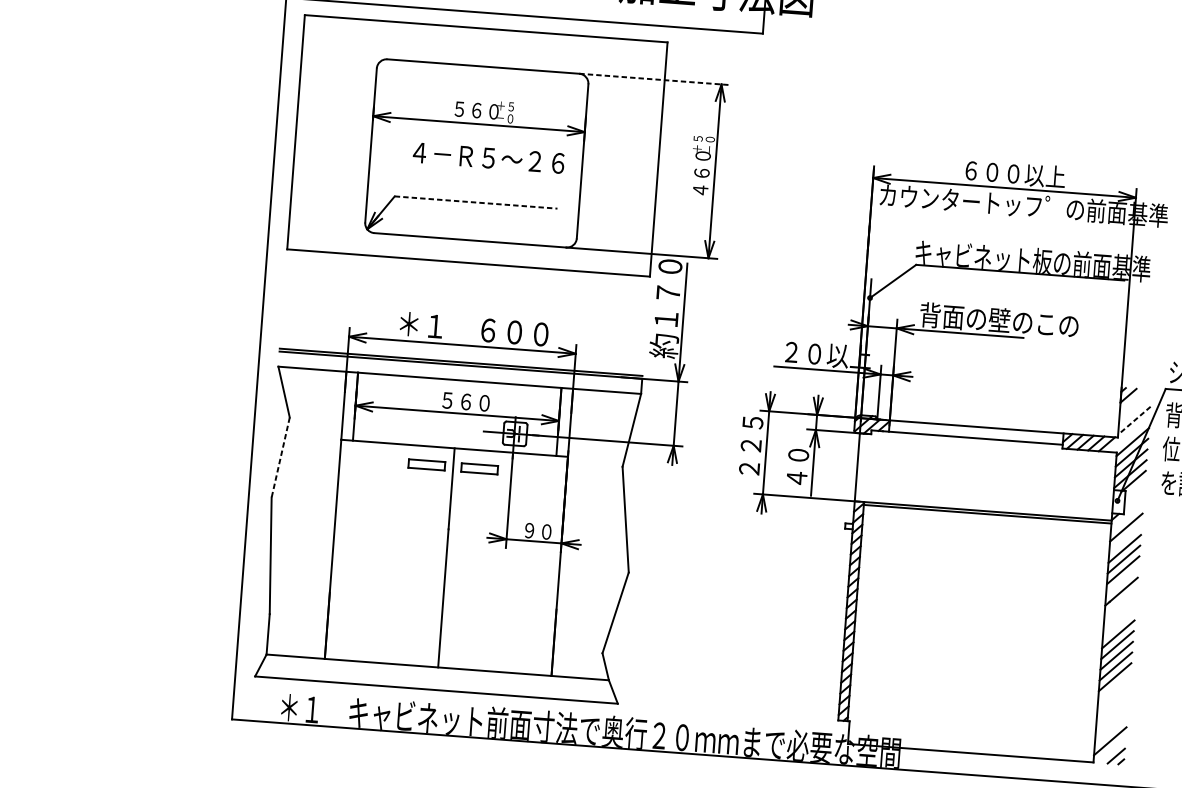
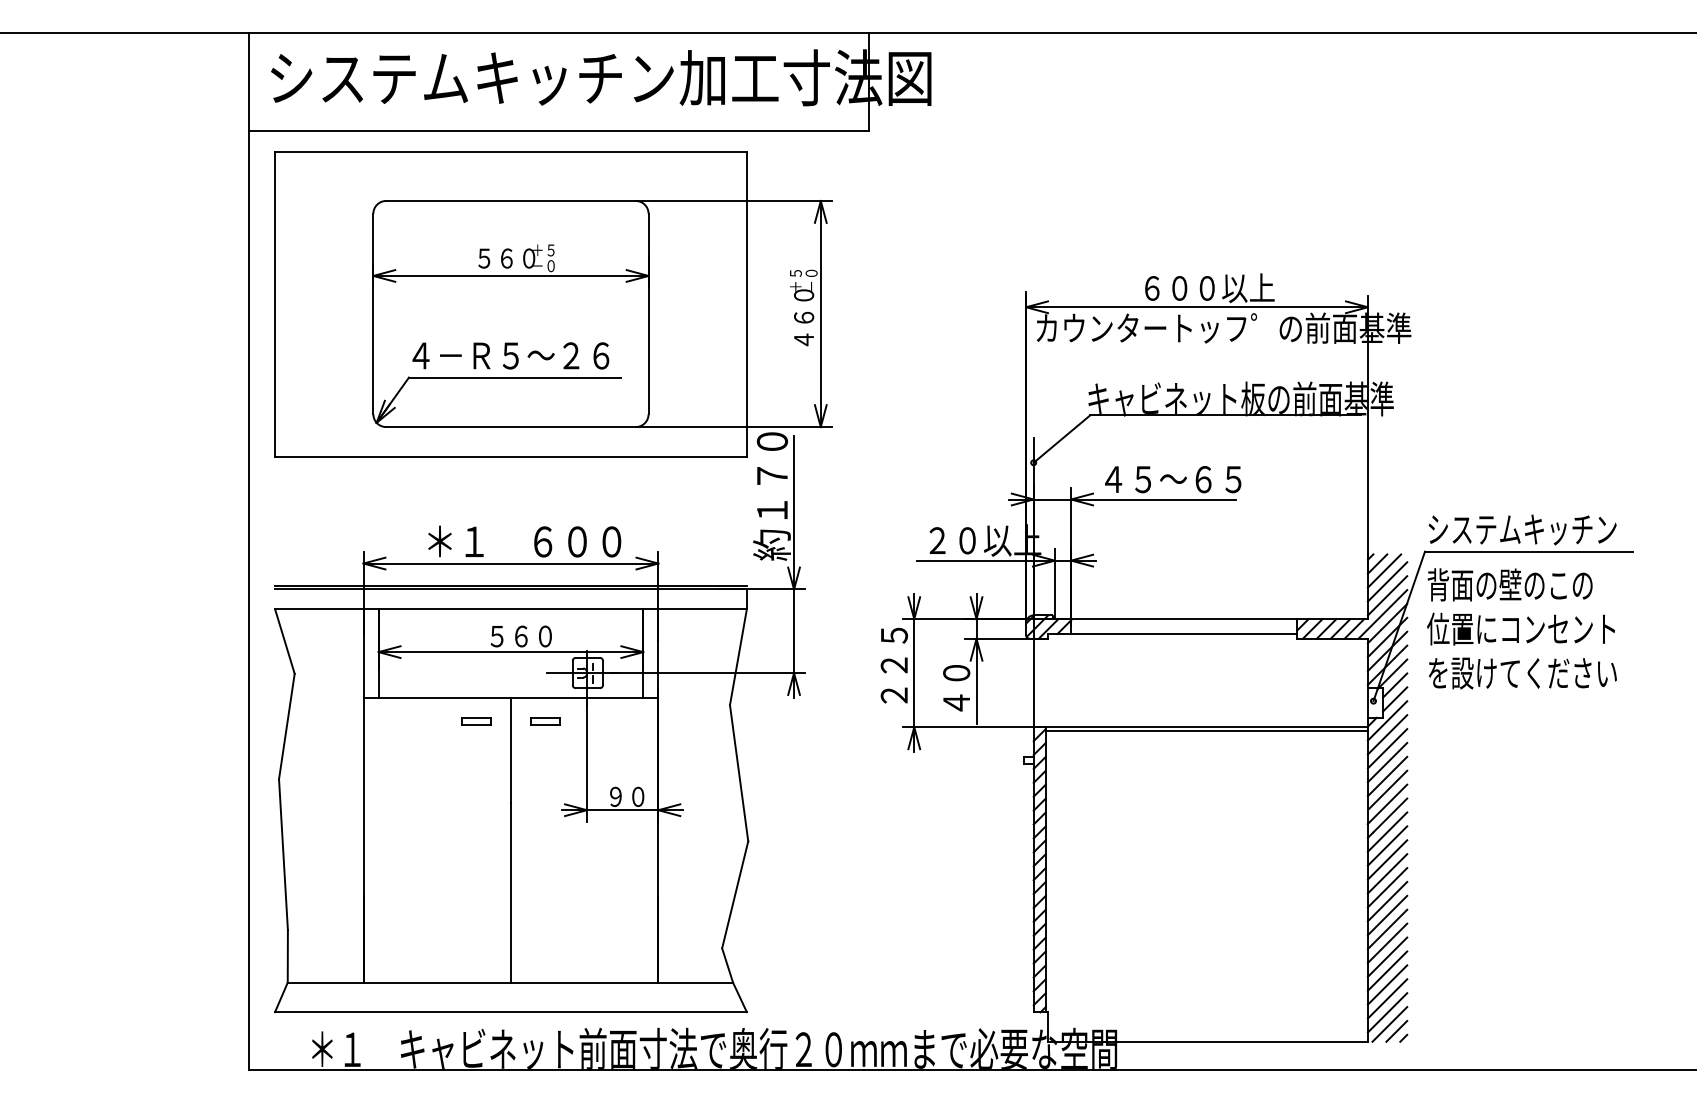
line: (655, 79) -> (734, 200), dashed -> solid
text: (488, 157) -> (510, 355), moved
line: (475, 202) -> (514, 377), dashed -> solid
text: (999, 319) -> (1203, 478), 背面の壁のこの -> ４５～６５
line: (1133, 401) -> (1384, 570), added
line: (1135, 409) -> (1387, 581), added
line: (1134, 420) -> (1387, 595), dashed -> solid
line: (1129, 434) -> (1382, 614), added
line: (280, 458) -> (286, 727), dashed -> solid
part: (426, 464) -> (476, 721), size x0.62
part: (479, 468) -> (545, 721), size x0.62
line: (1135, 490) -> (1395, 685), added
line: (1134, 500) -> (1395, 699), added
line: (1127, 516) -> (1387, 720), added
line: (1125, 538) -> (1387, 748), added
line: (1122, 581) -> (1387, 804), added
line: (1120, 601) -> (1387, 831), added
line: (1119, 612) -> (1387, 845), added
line: (1119, 623) -> (1387, 859), added
line: (1114, 687) -> (1387, 942), added
line: (1113, 697) -> (1387, 956), added
line: (1112, 708) -> (1387, 970), added
line: (1111, 719) -> (1387, 984), added
line: (1111, 730) -> (1387, 998), added
line: (1111, 750) -> (1389, 1024), added

